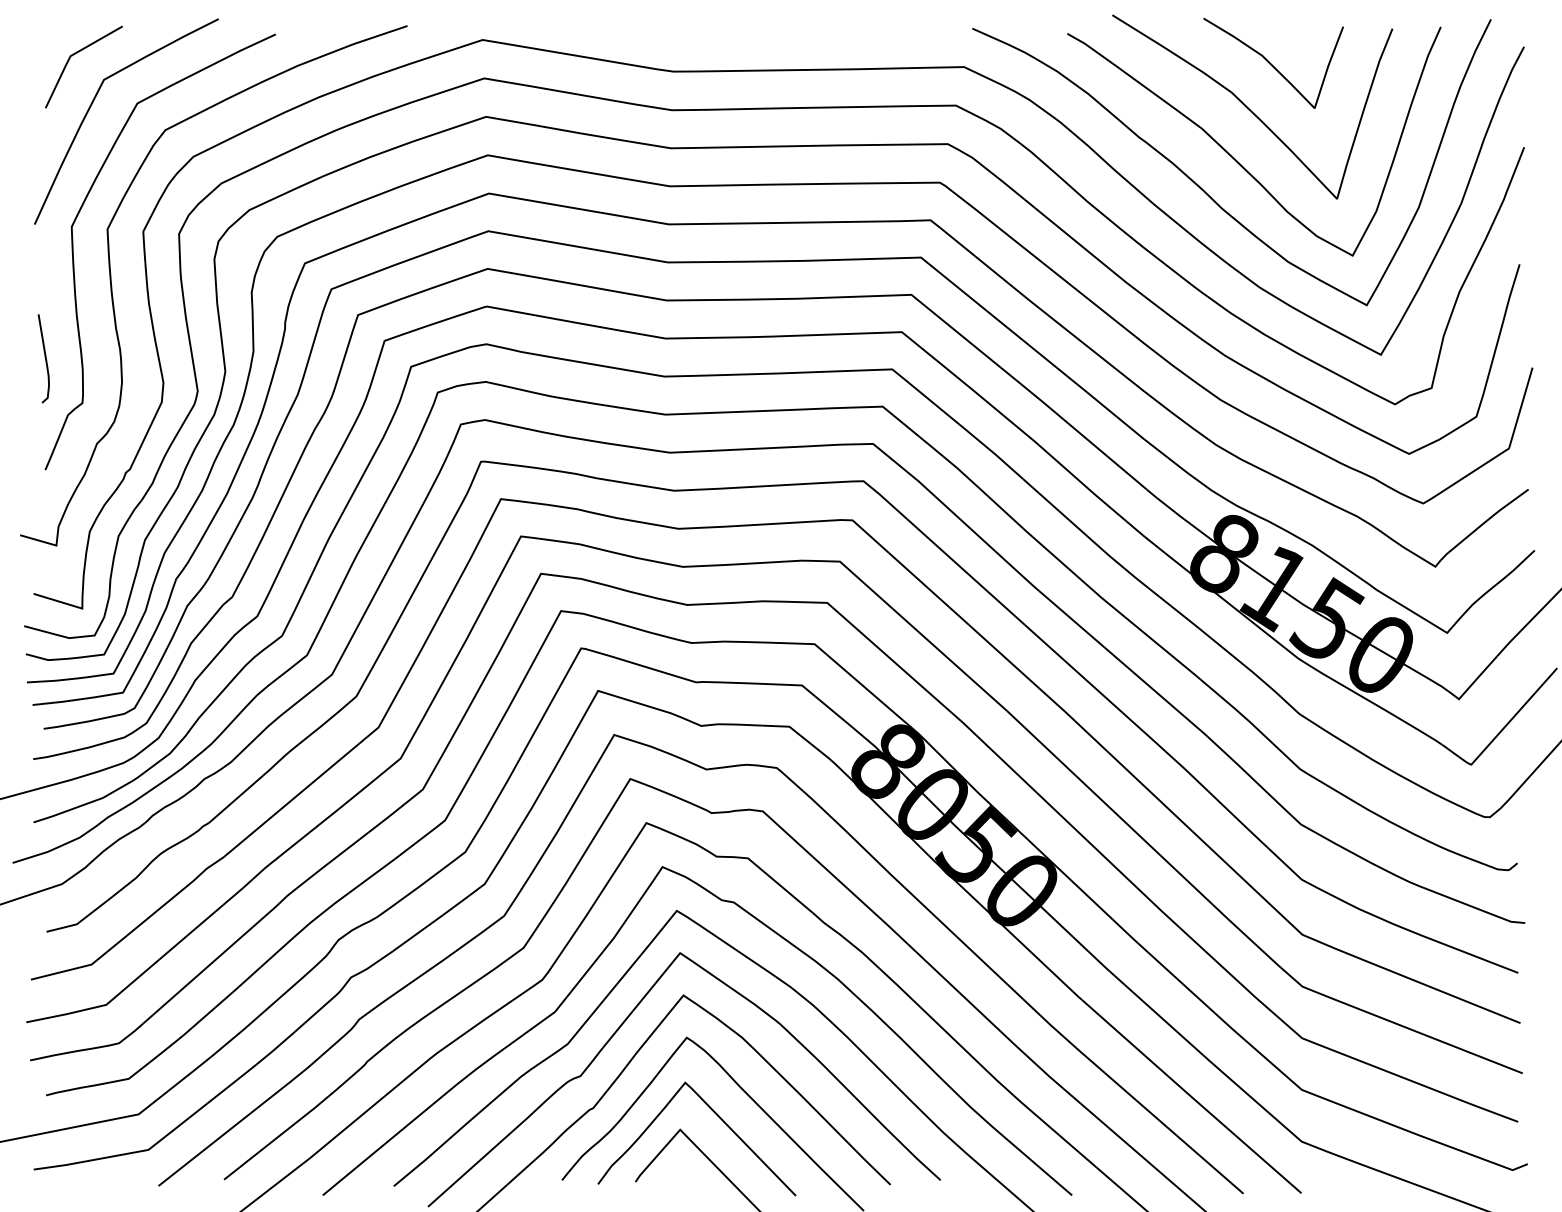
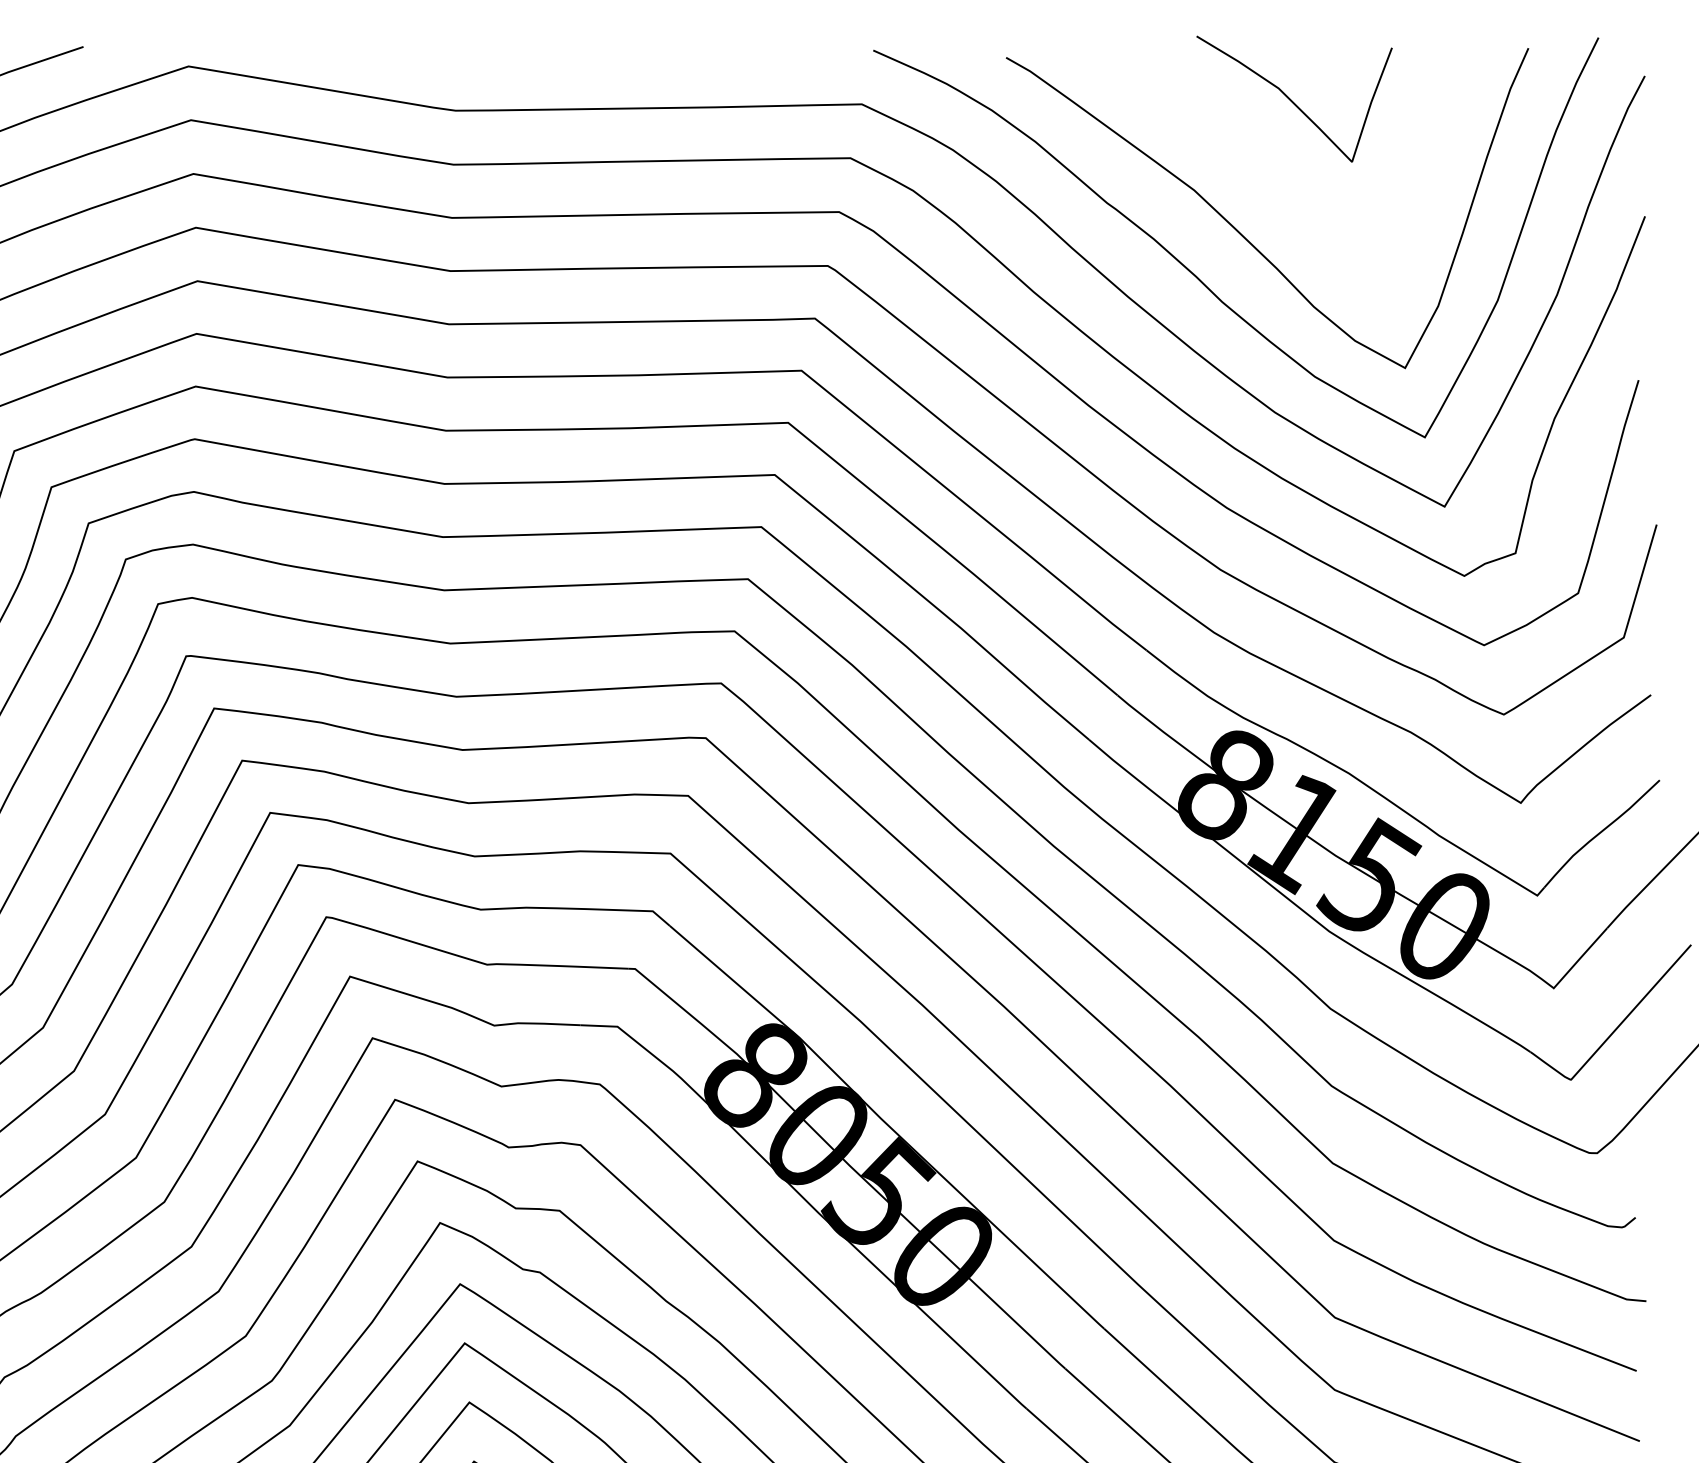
curve: (1249, 108) -> (1260, 162), removed

